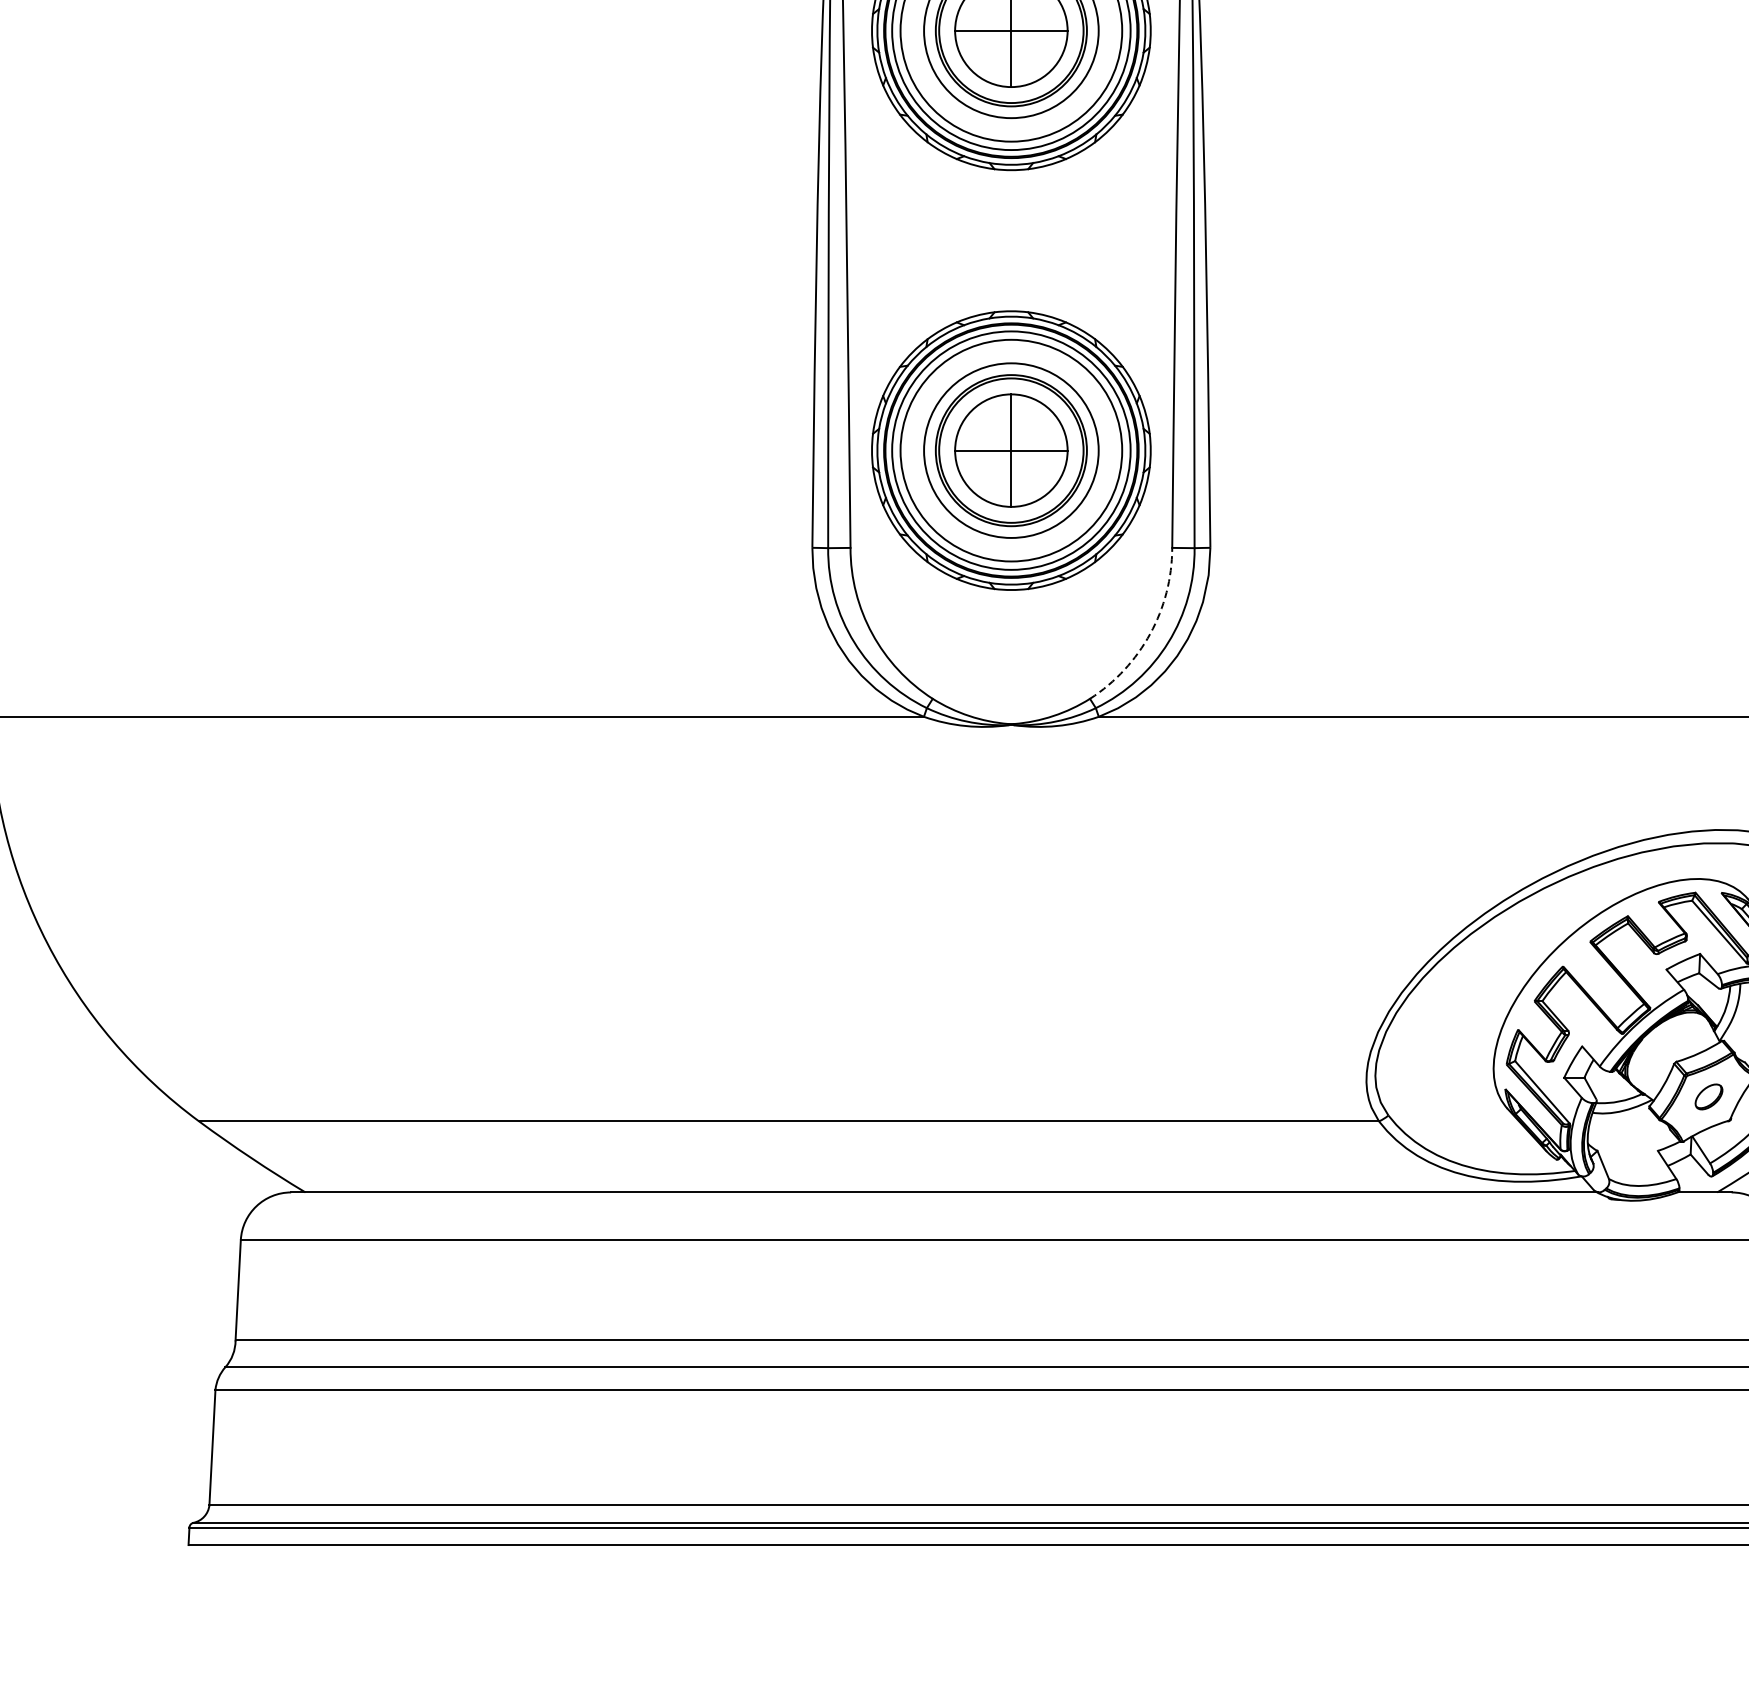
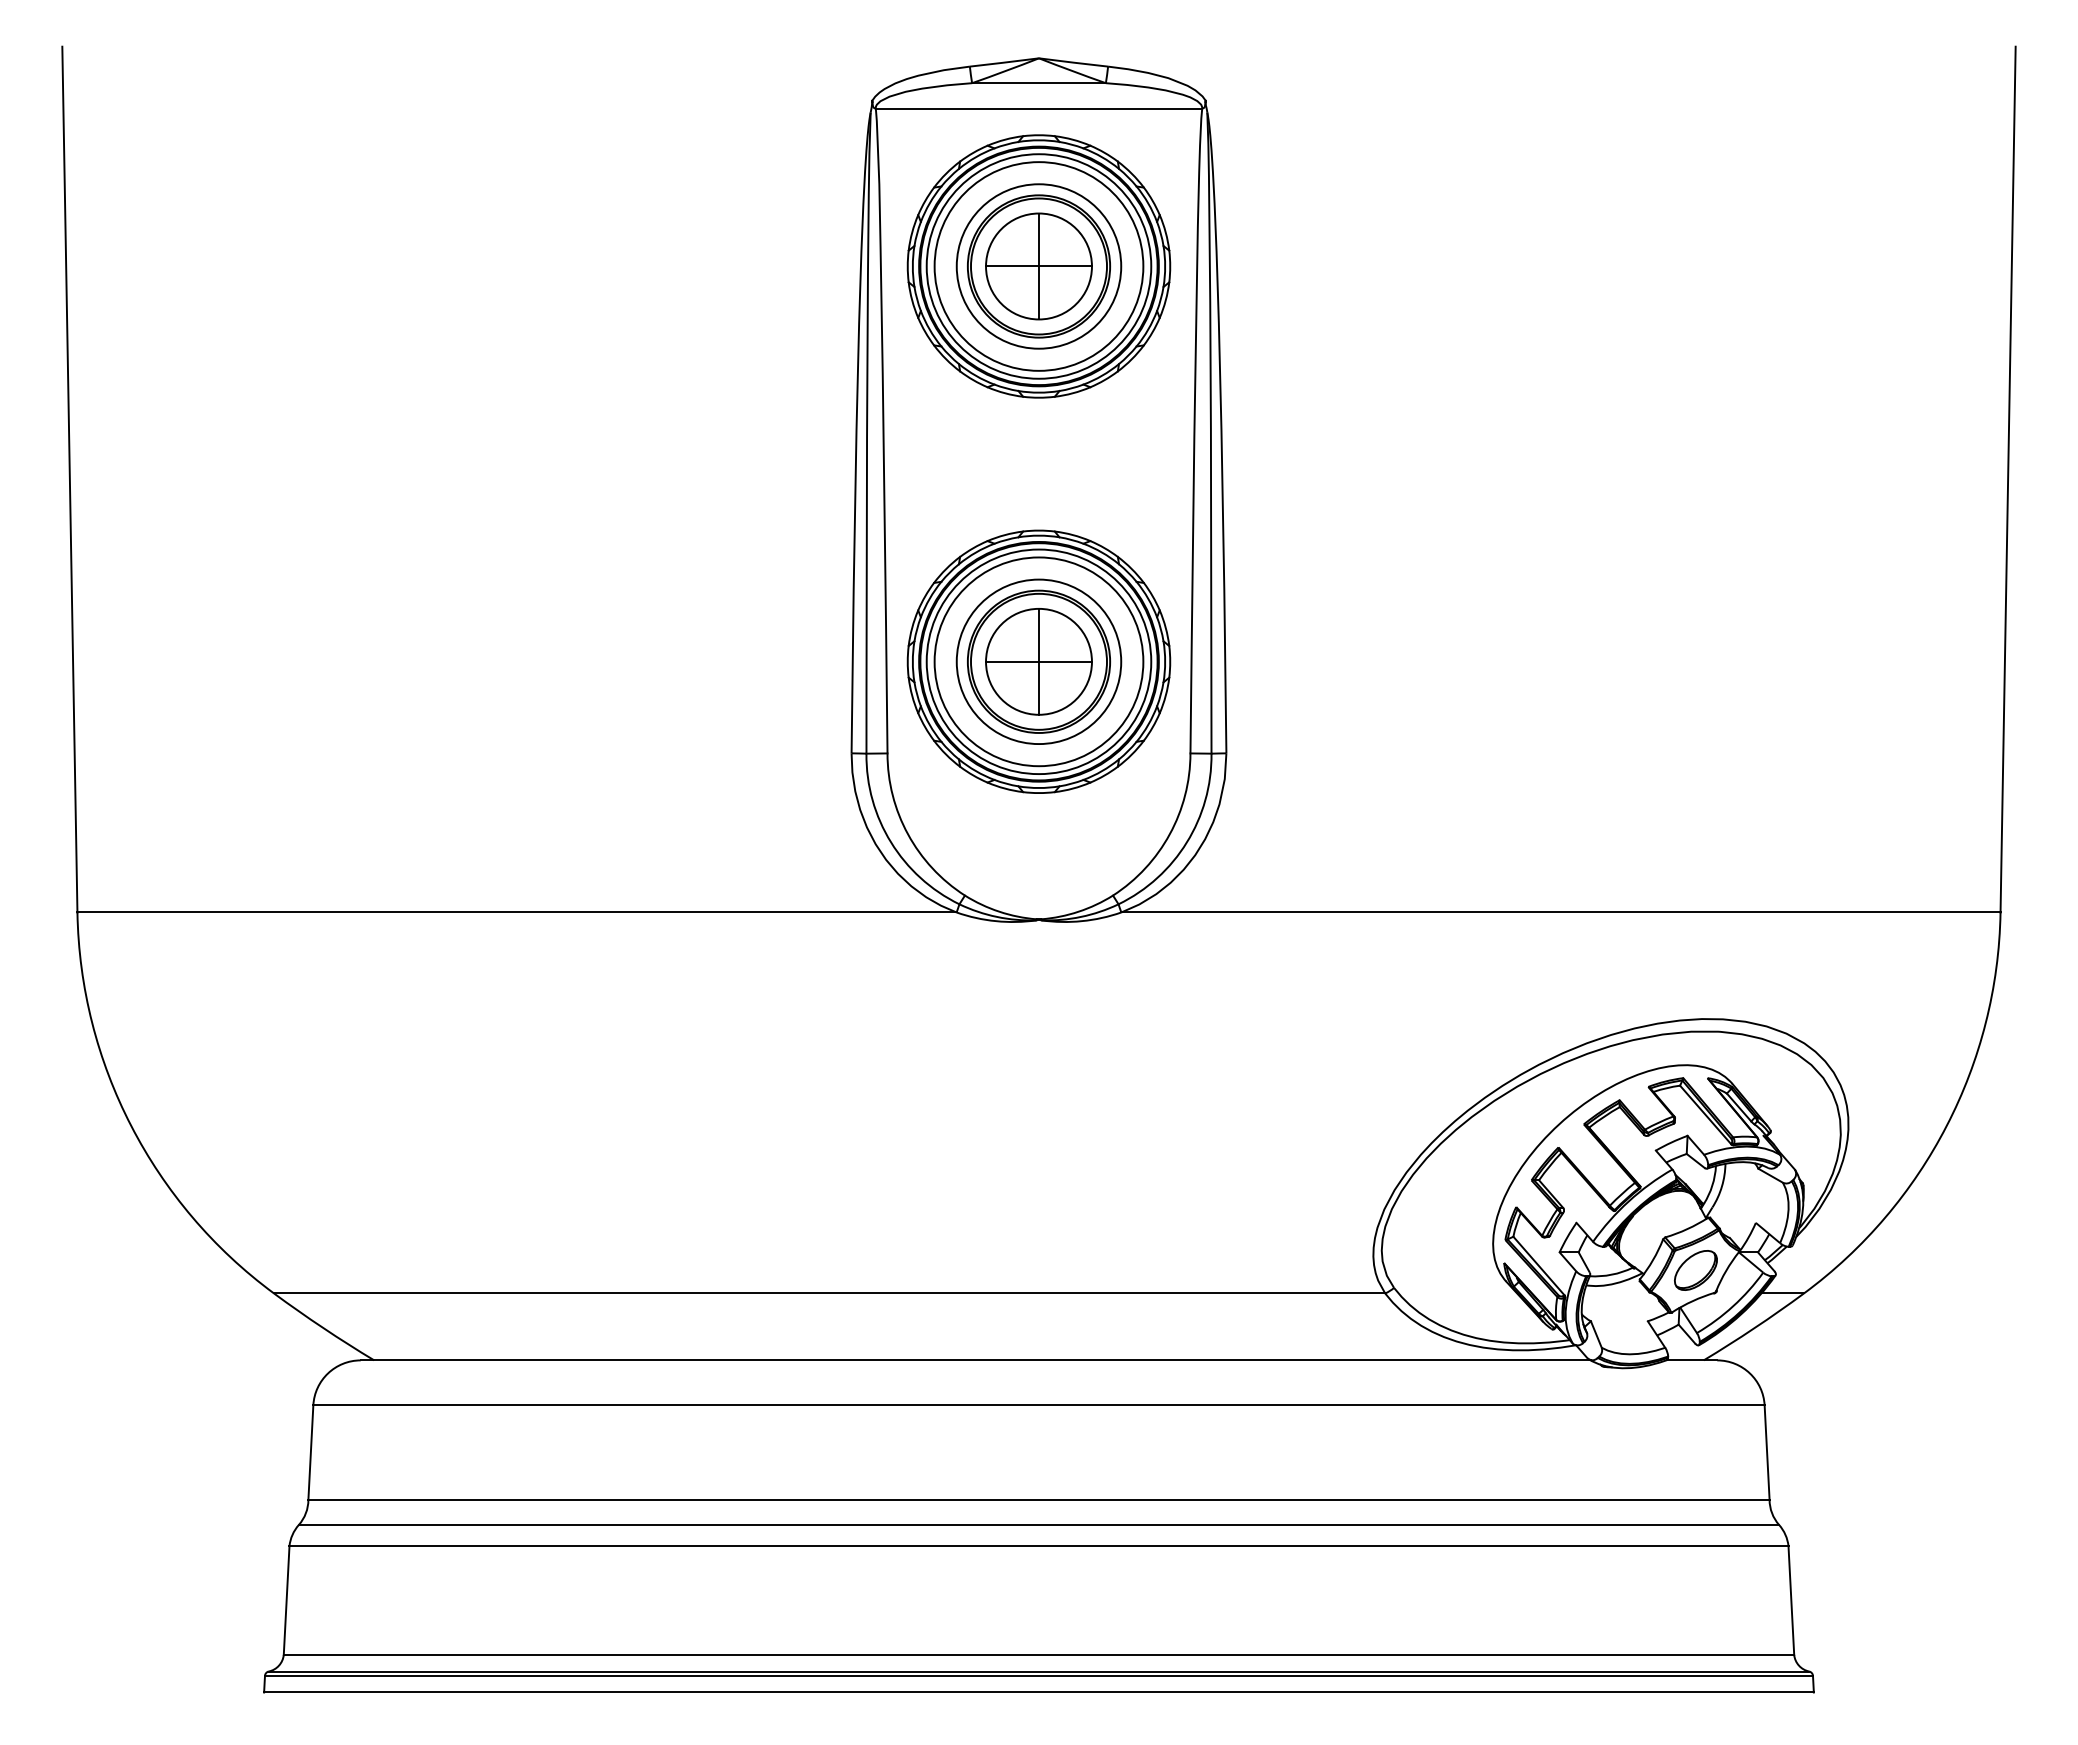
arc: (1149, 634) -> (1169, 834), dashed -> solid
part: (1708, 1096) -> (1695, 1270), size x1.67

